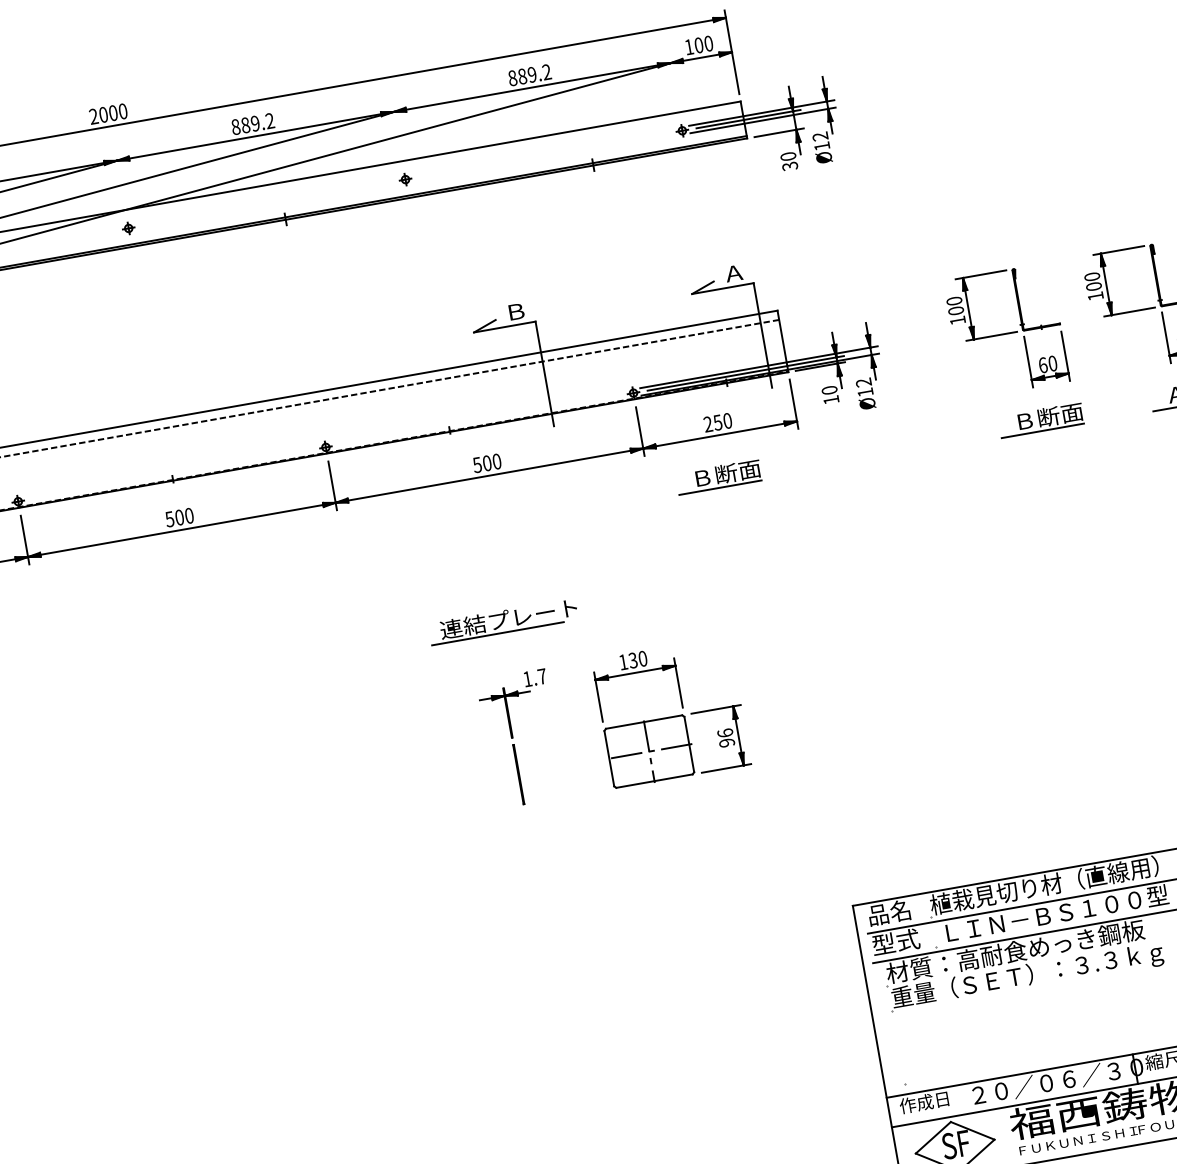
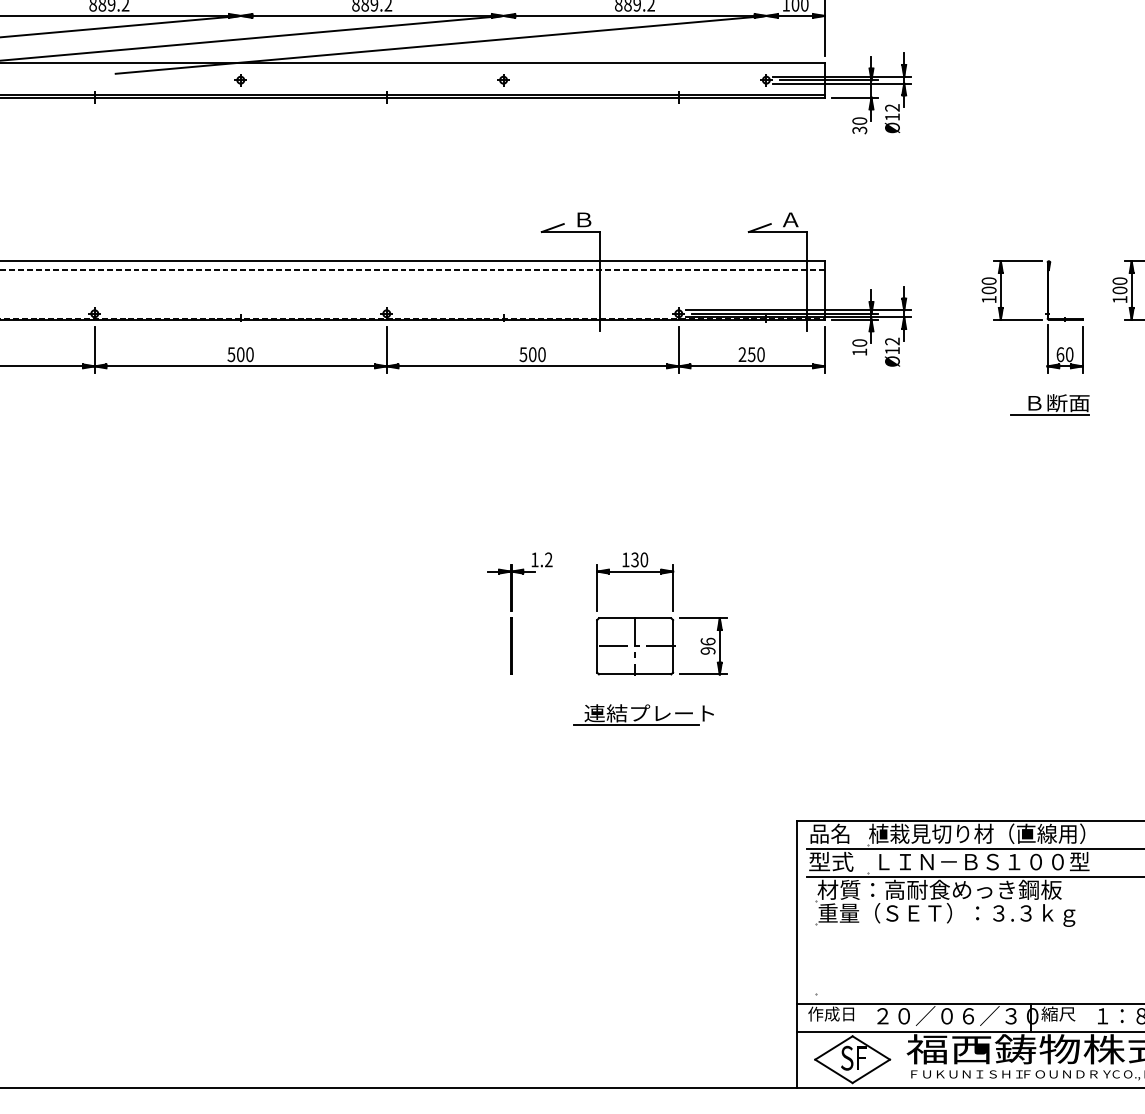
part: (718, 476) -> (743, 404), removed
part: (502, 621) -> (643, 714), moved
text: (541, 676) -> (548, 559), 1.7 -> 1.2

